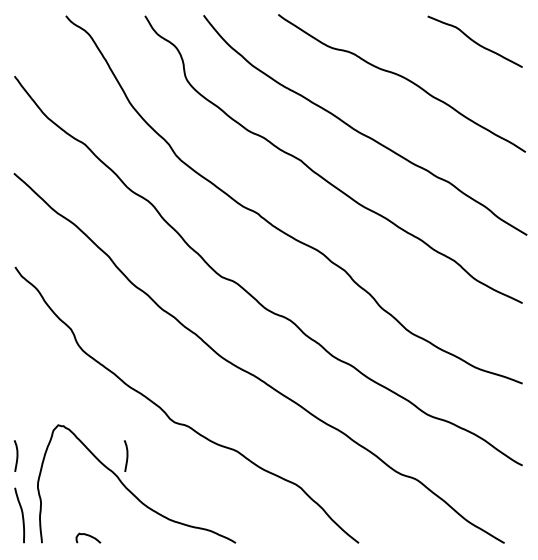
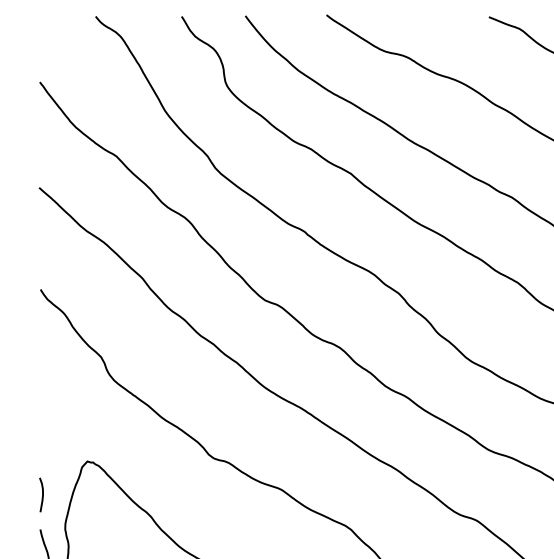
curve: (126, 455) -> (161, 494), removed

